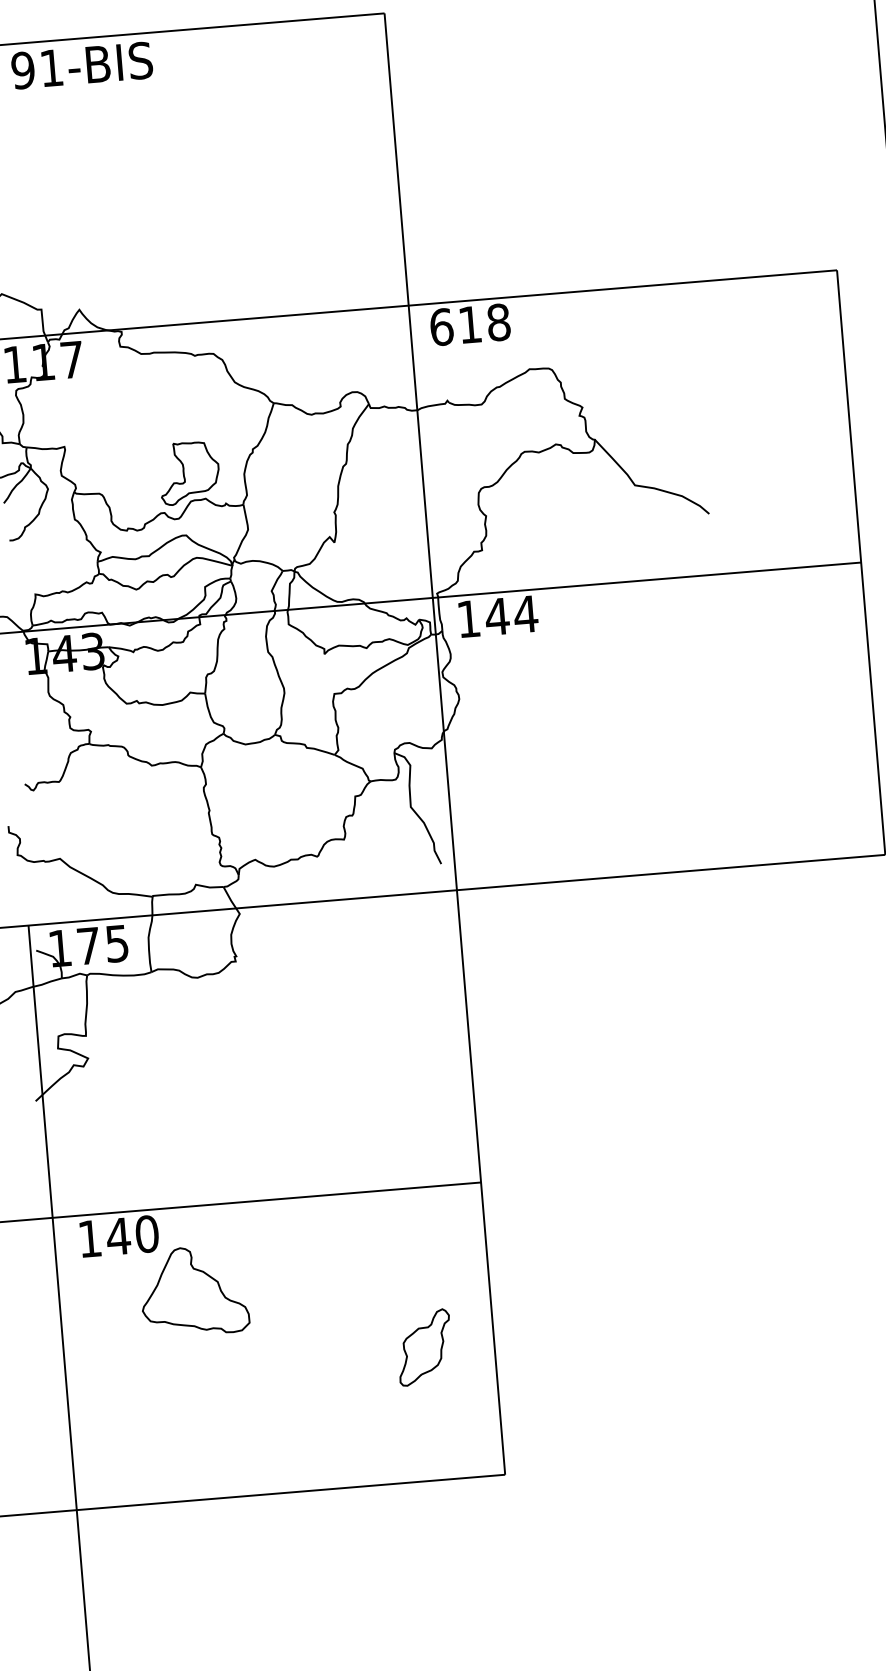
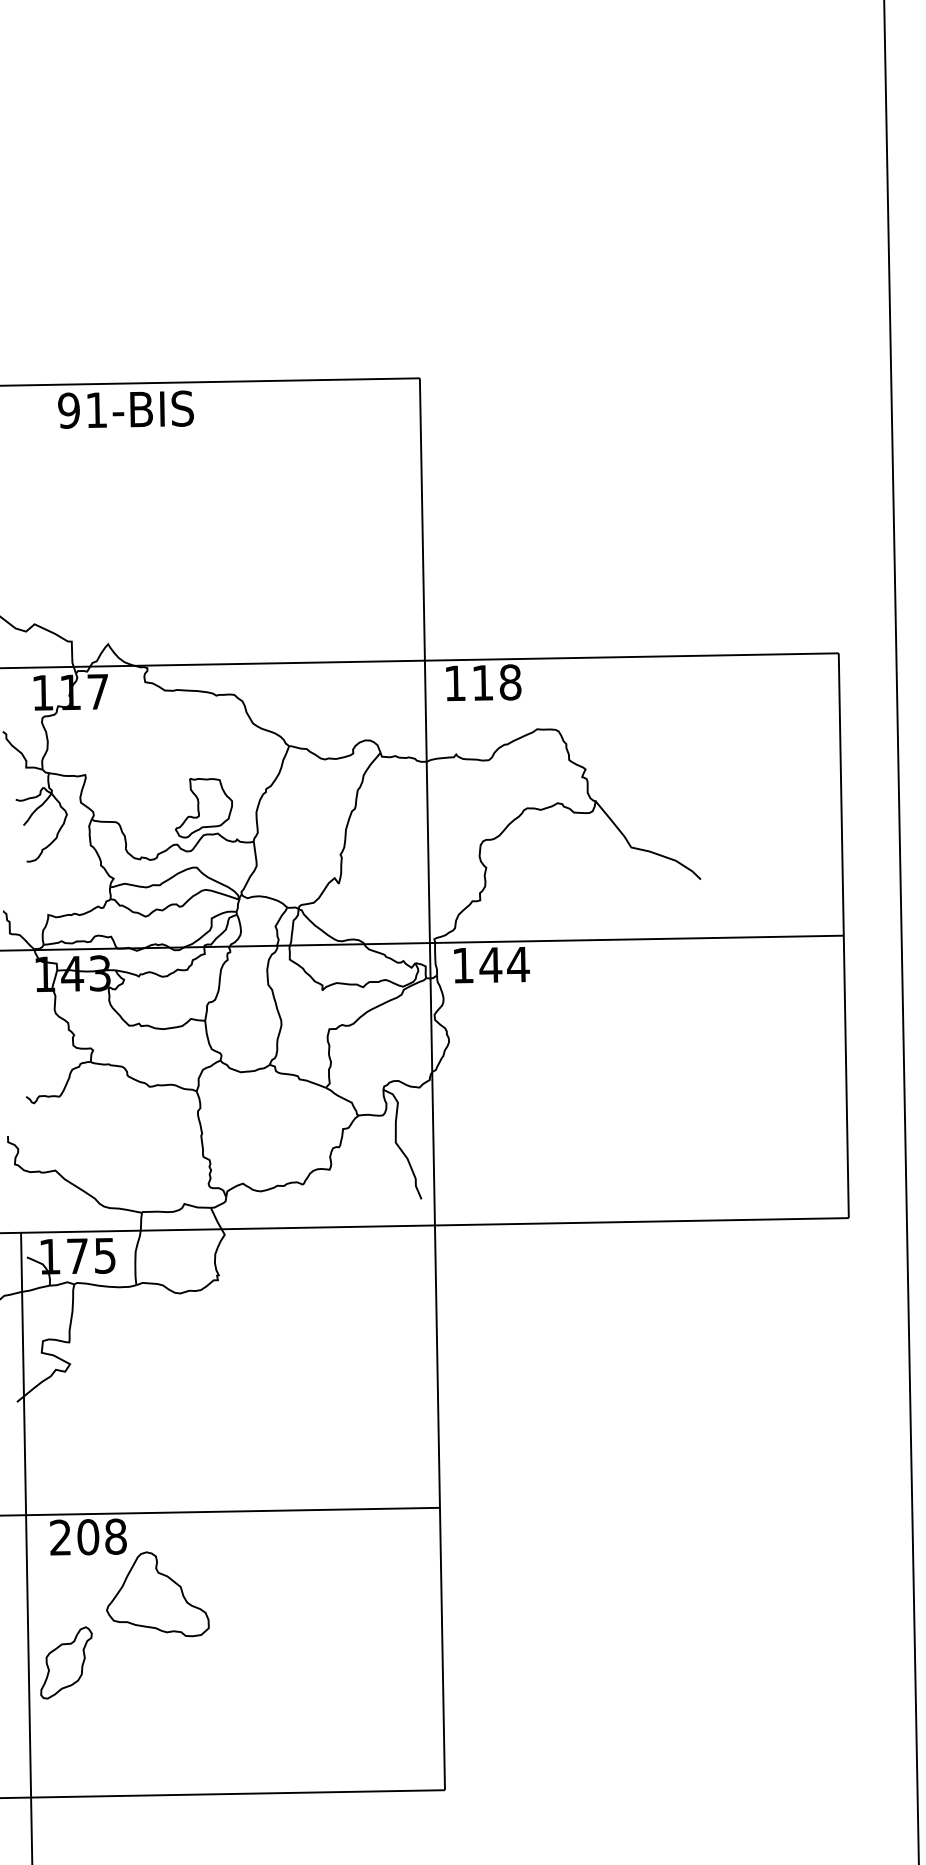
text: (441, 327) -> (455, 683), 618 -> 118
text: (118, 1235) -> (88, 1536), 140 -> 208
part: (424, 1347) -> (66, 1662), moved

